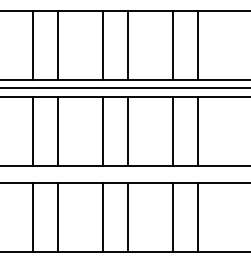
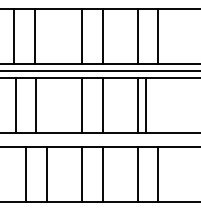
line: (32, 45) -> (13, 36), moved
line: (58, 45) -> (35, 36), moved
line: (32, 131) -> (15, 105), moved
line: (58, 131) -> (36, 105), moved
line: (197, 131) -> (145, 105), moved

